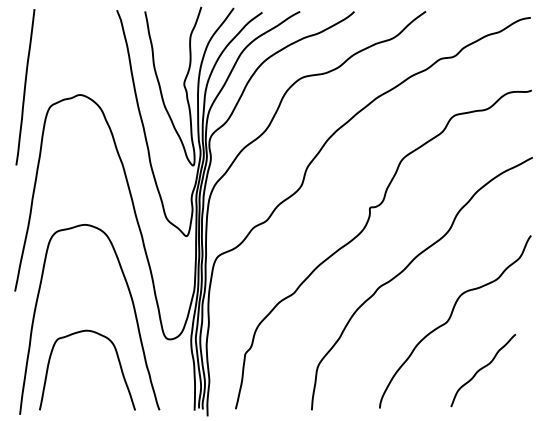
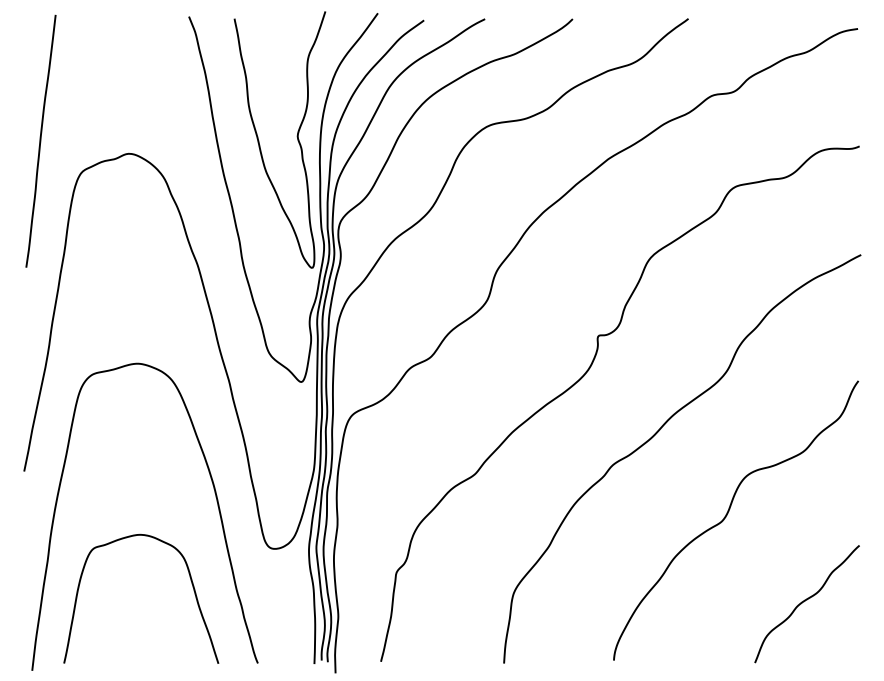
curve: (482, 369) -> (805, 602), moved

